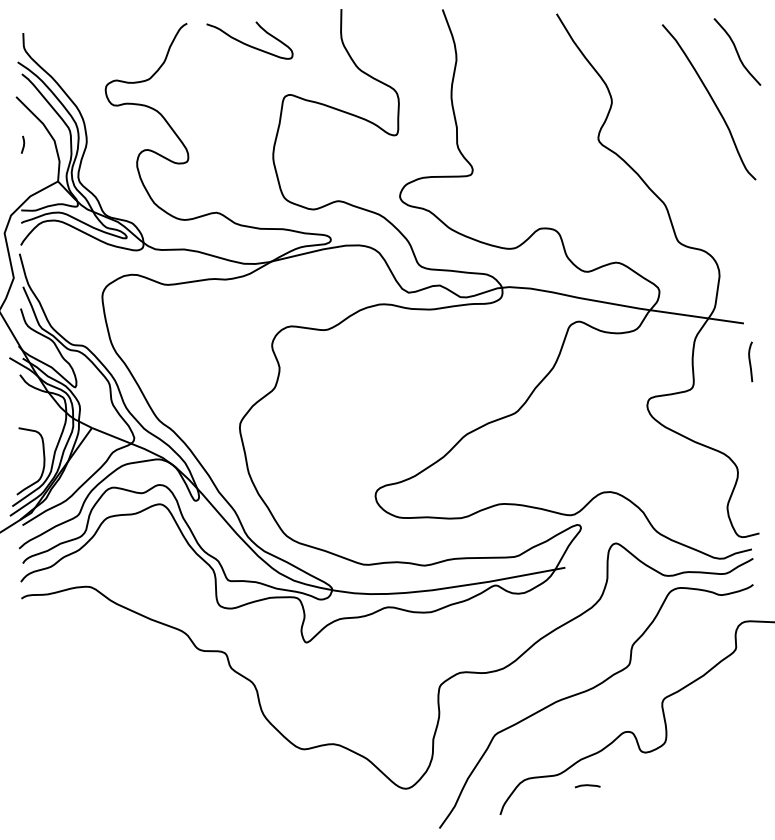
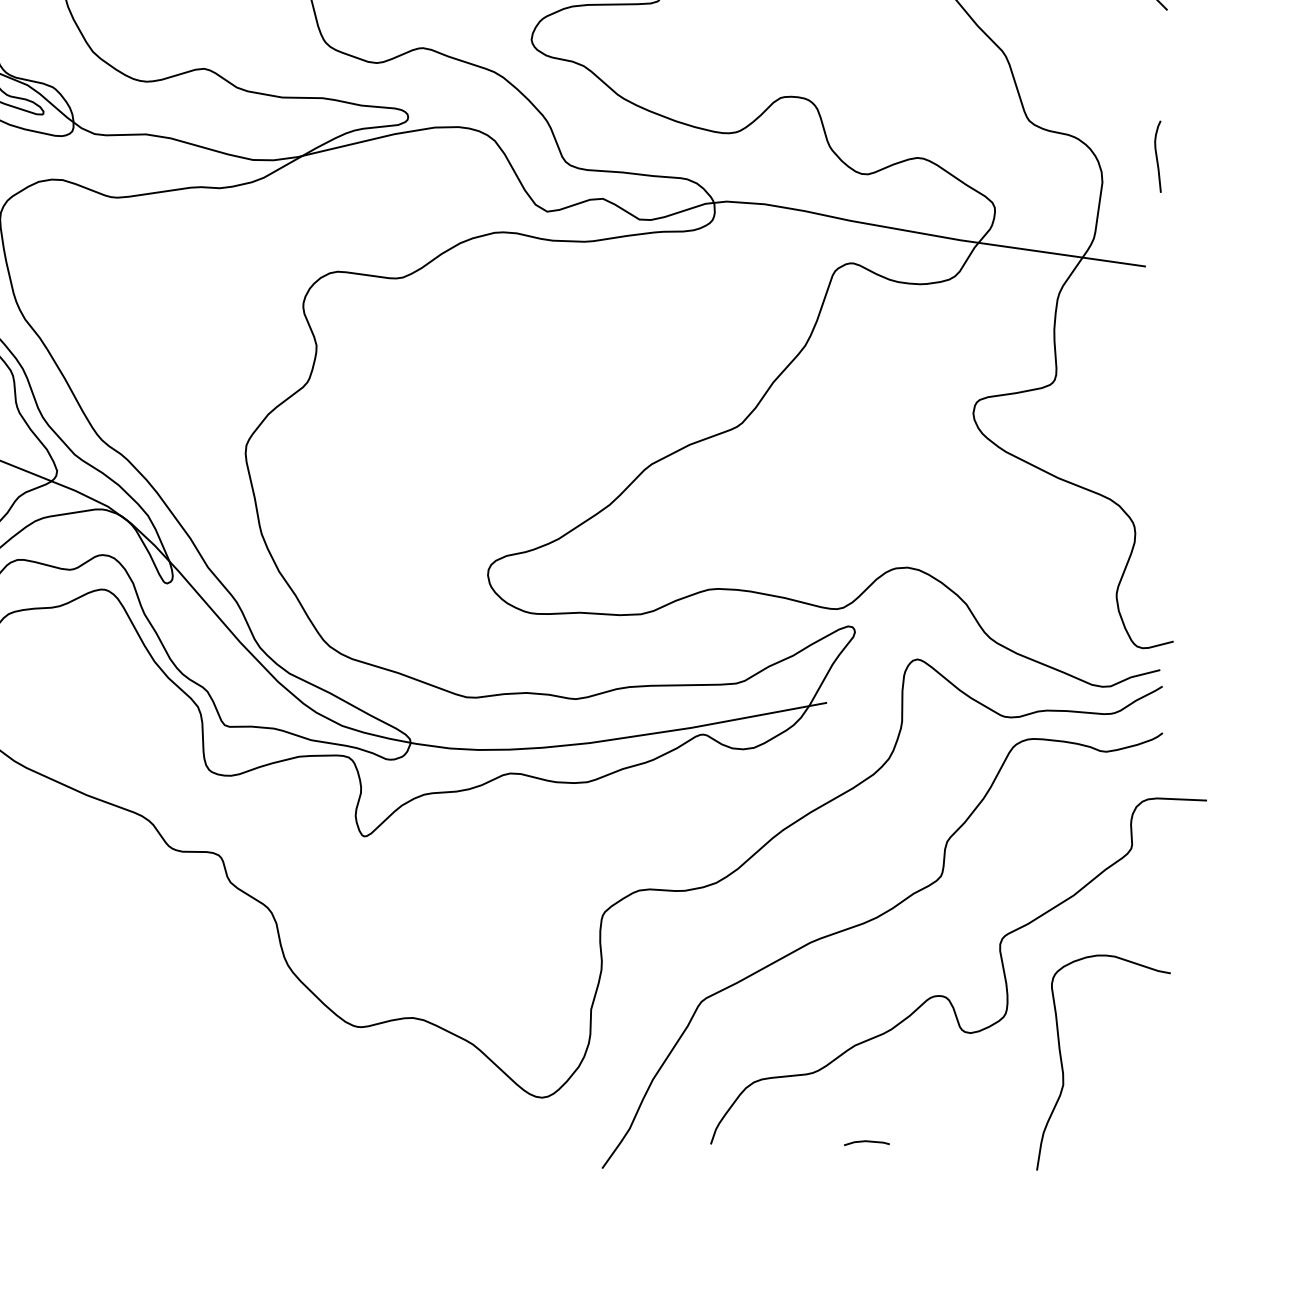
curve: (750, 361) -> (1157, 155), moved
curve: (698, 772) -> (1064, 1068), added
line: (587, 786) -> (866, 1143), moved

